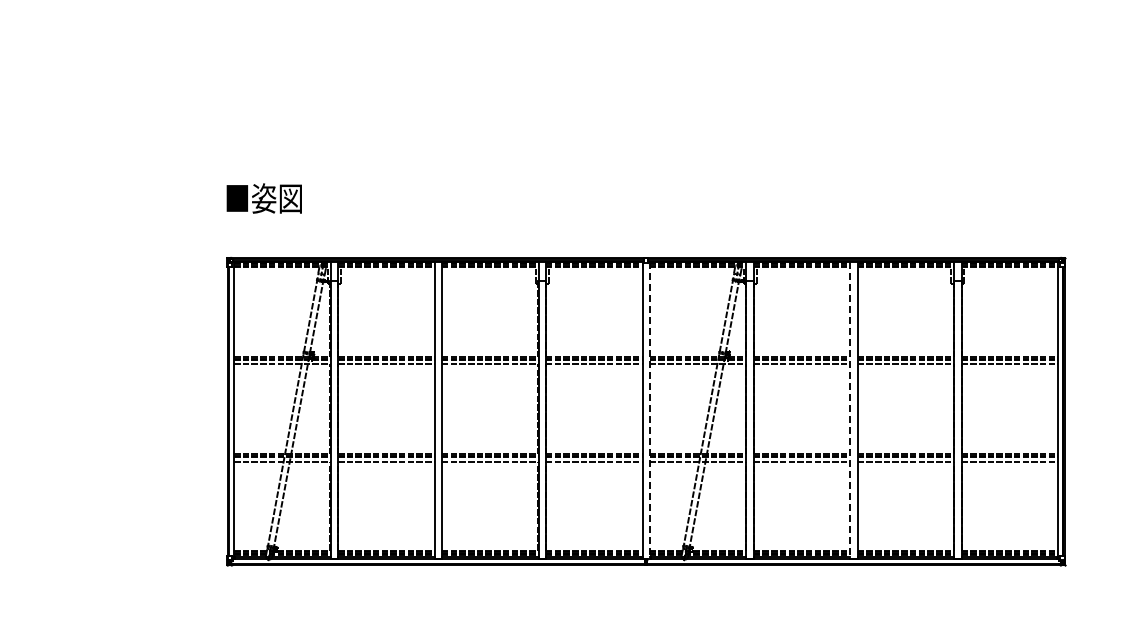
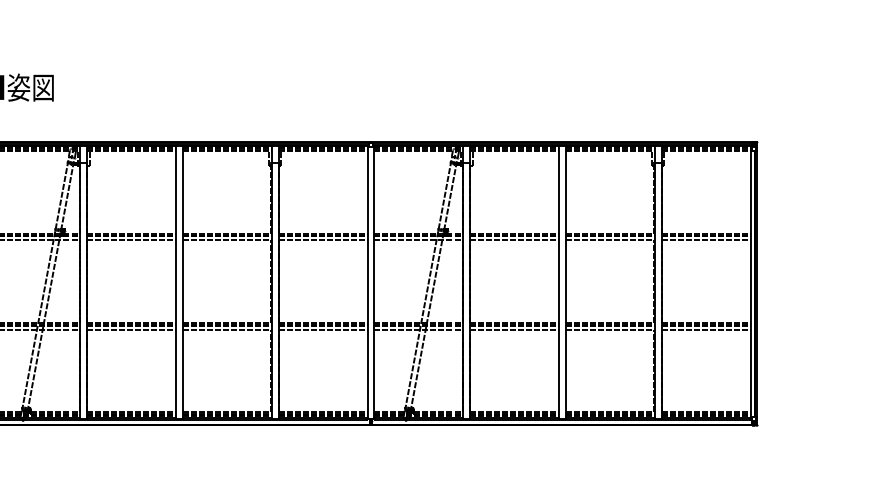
line: (649, 410) -> (374, 282), dashed -> solid
line: (850, 410) -> (559, 282), dashed -> solid

